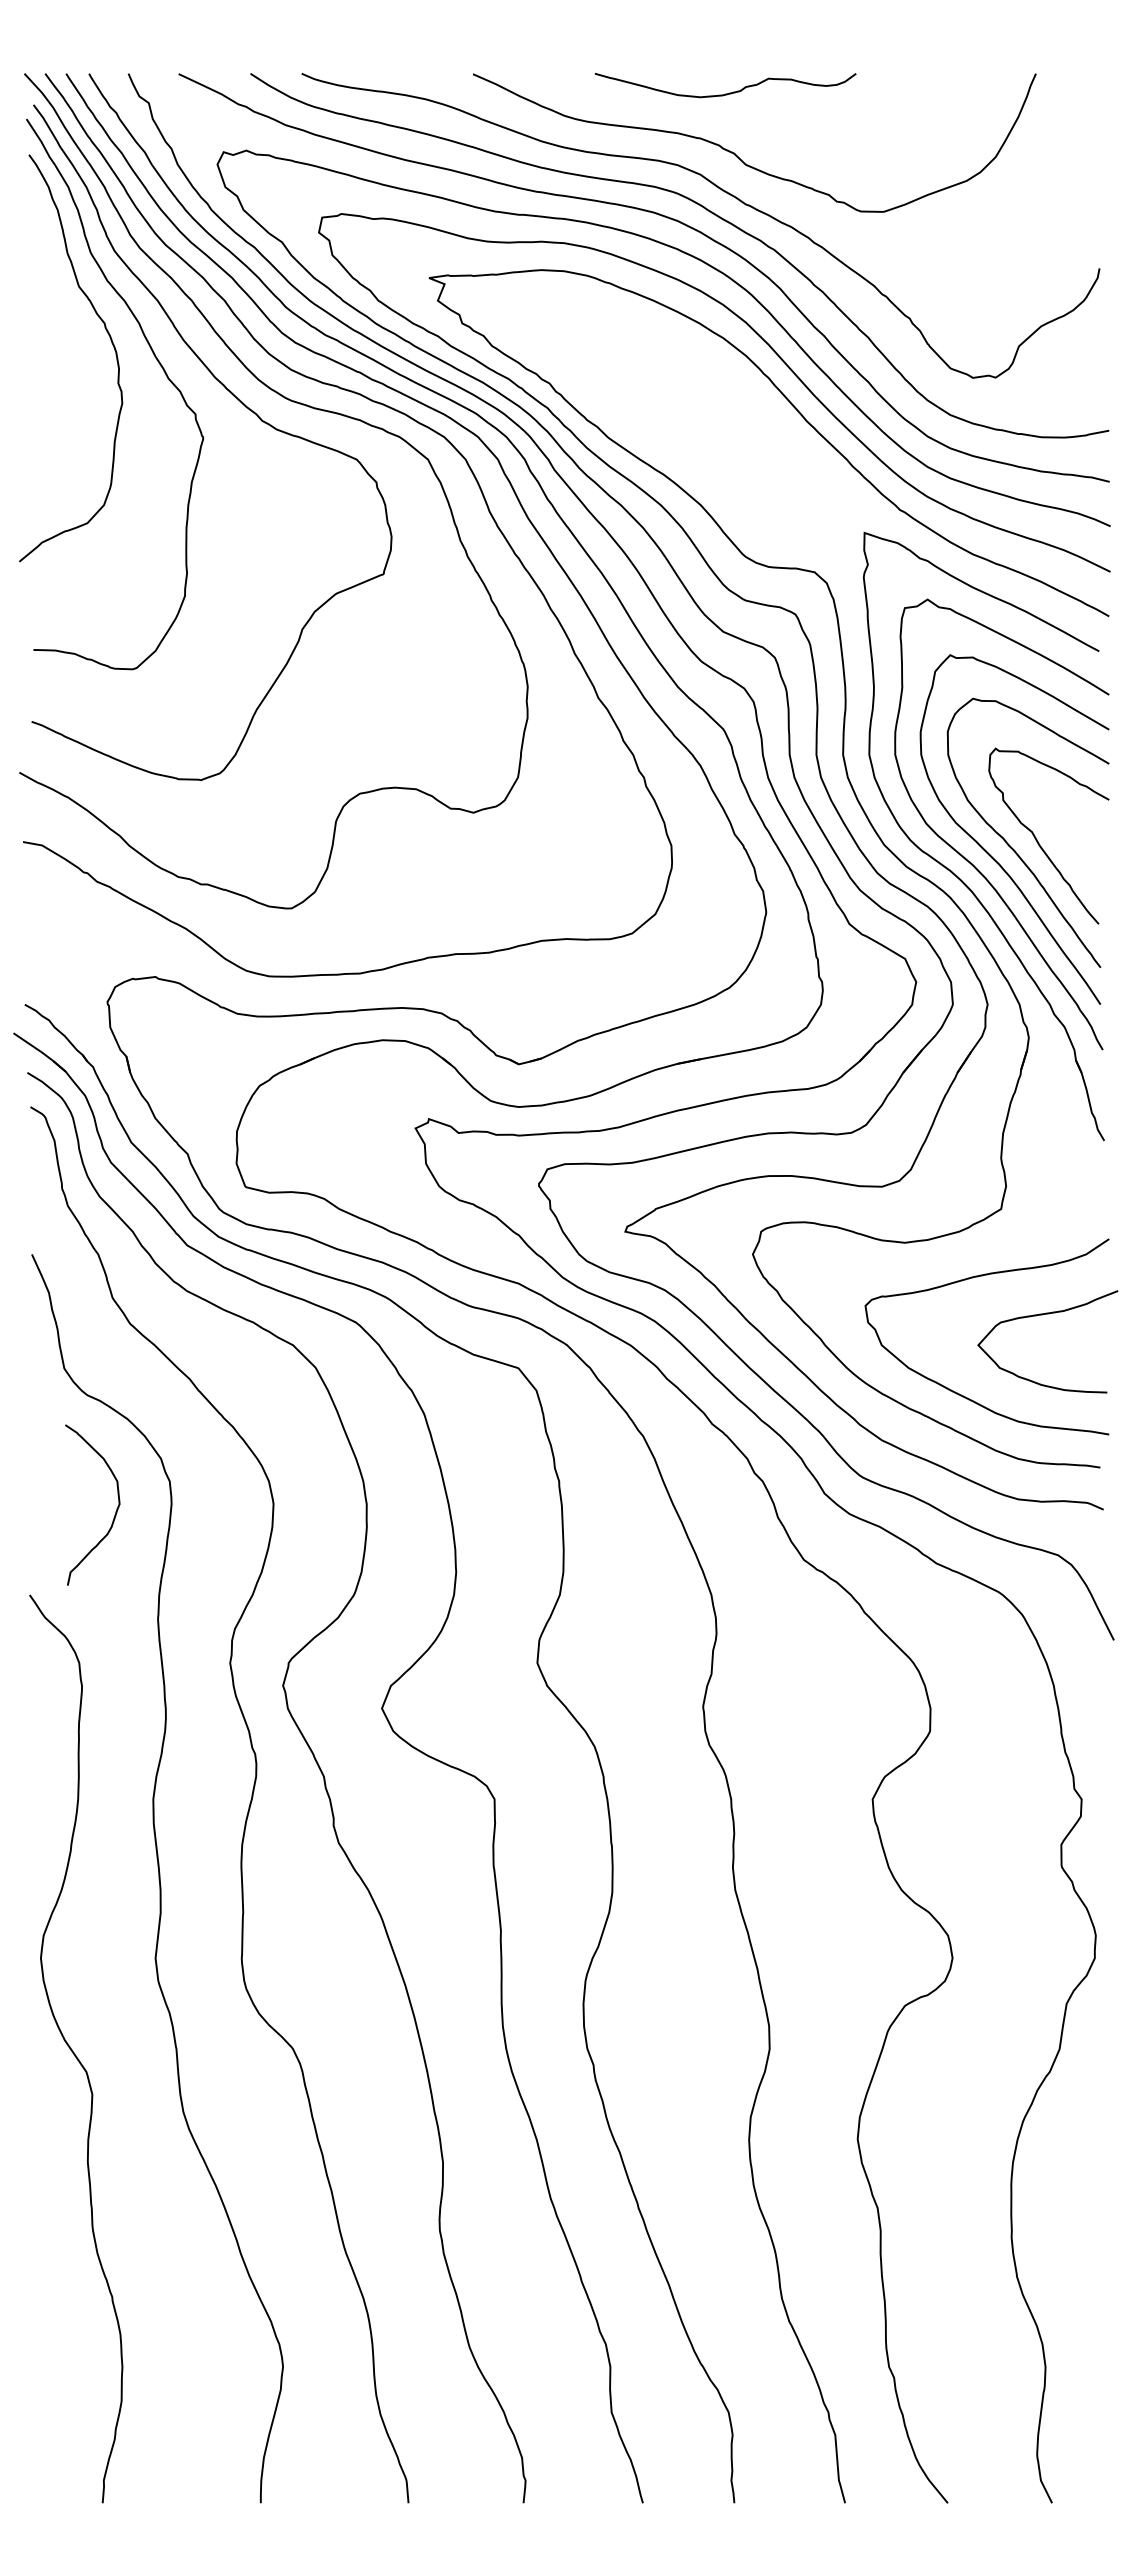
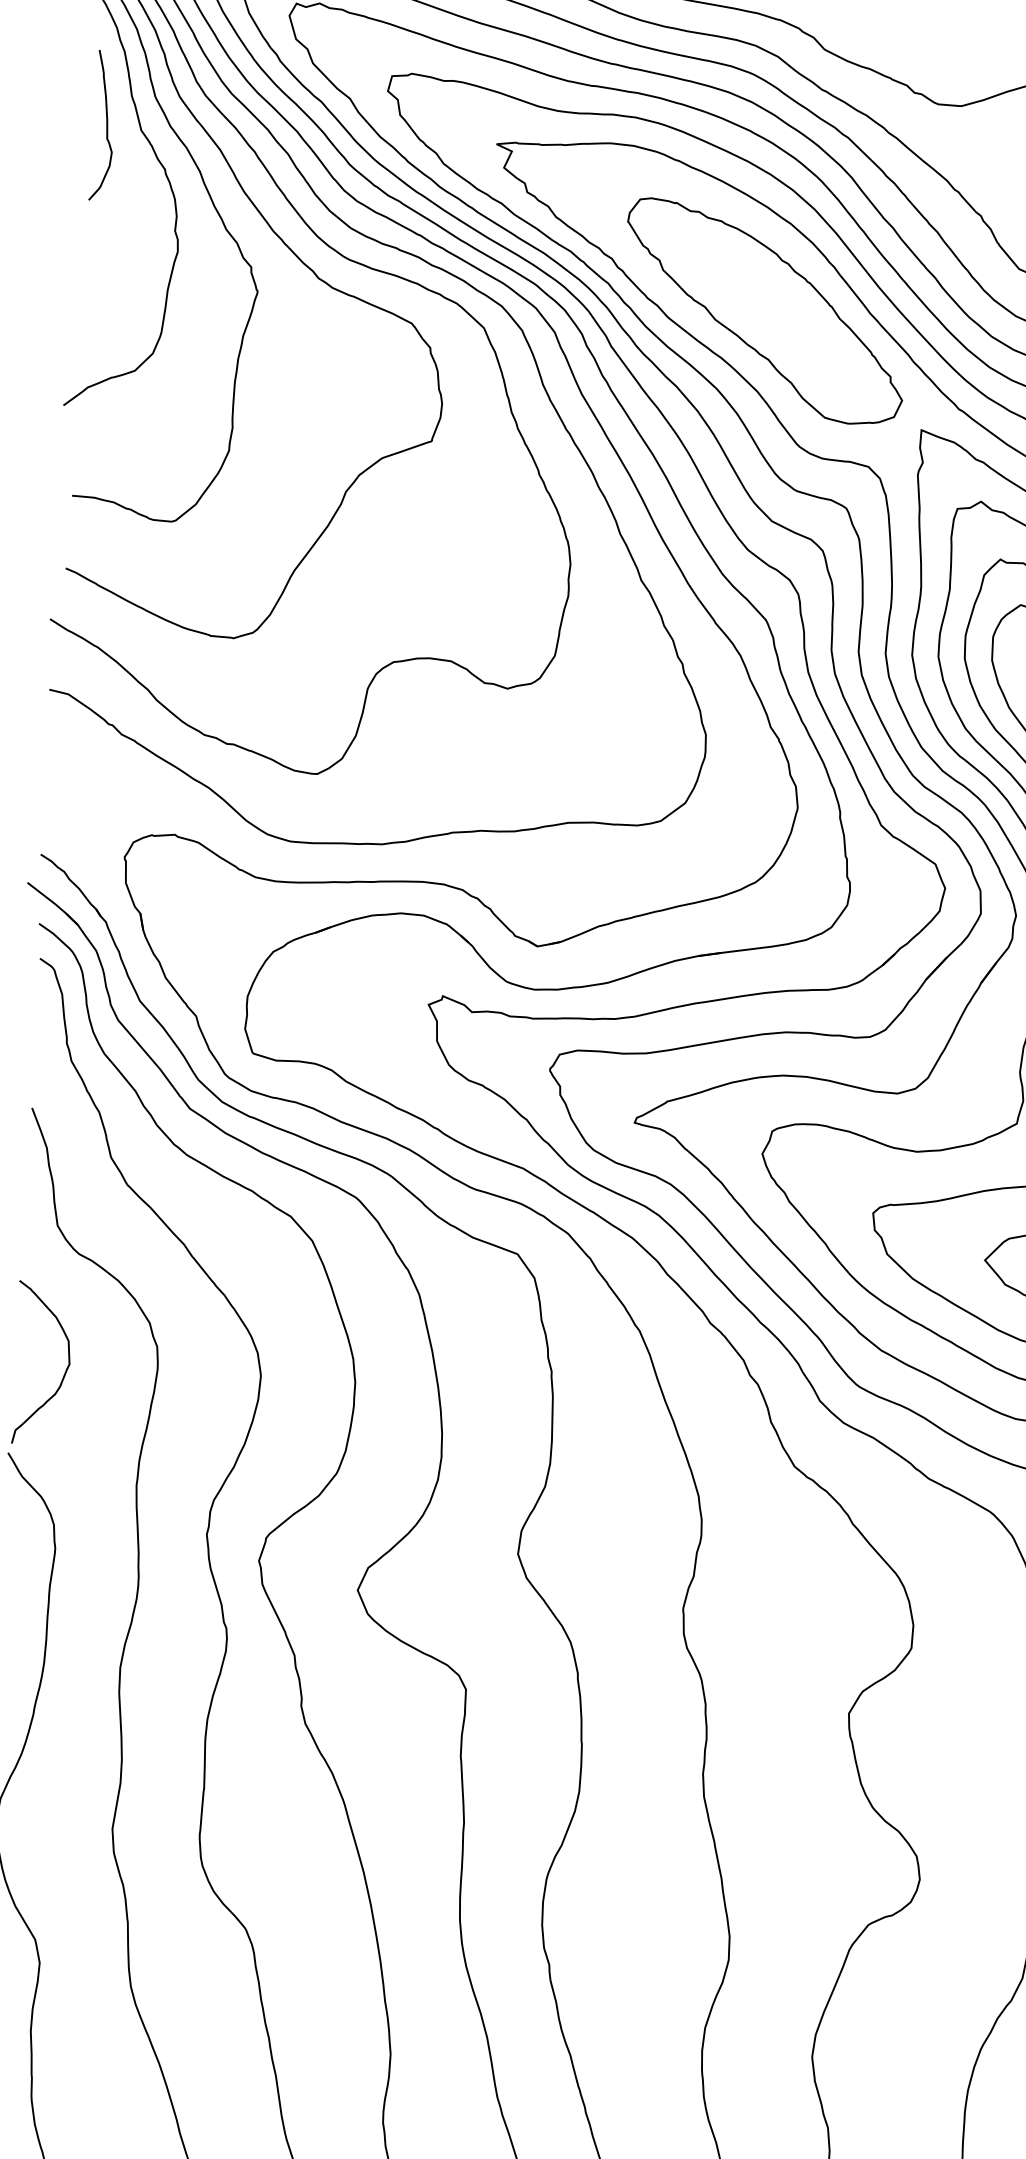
curve: (44, 283) -> (106, 125), added
part: (703, 425) -> (765, 311), added
curve: (115, 1511) -> (64, 1371), moved

